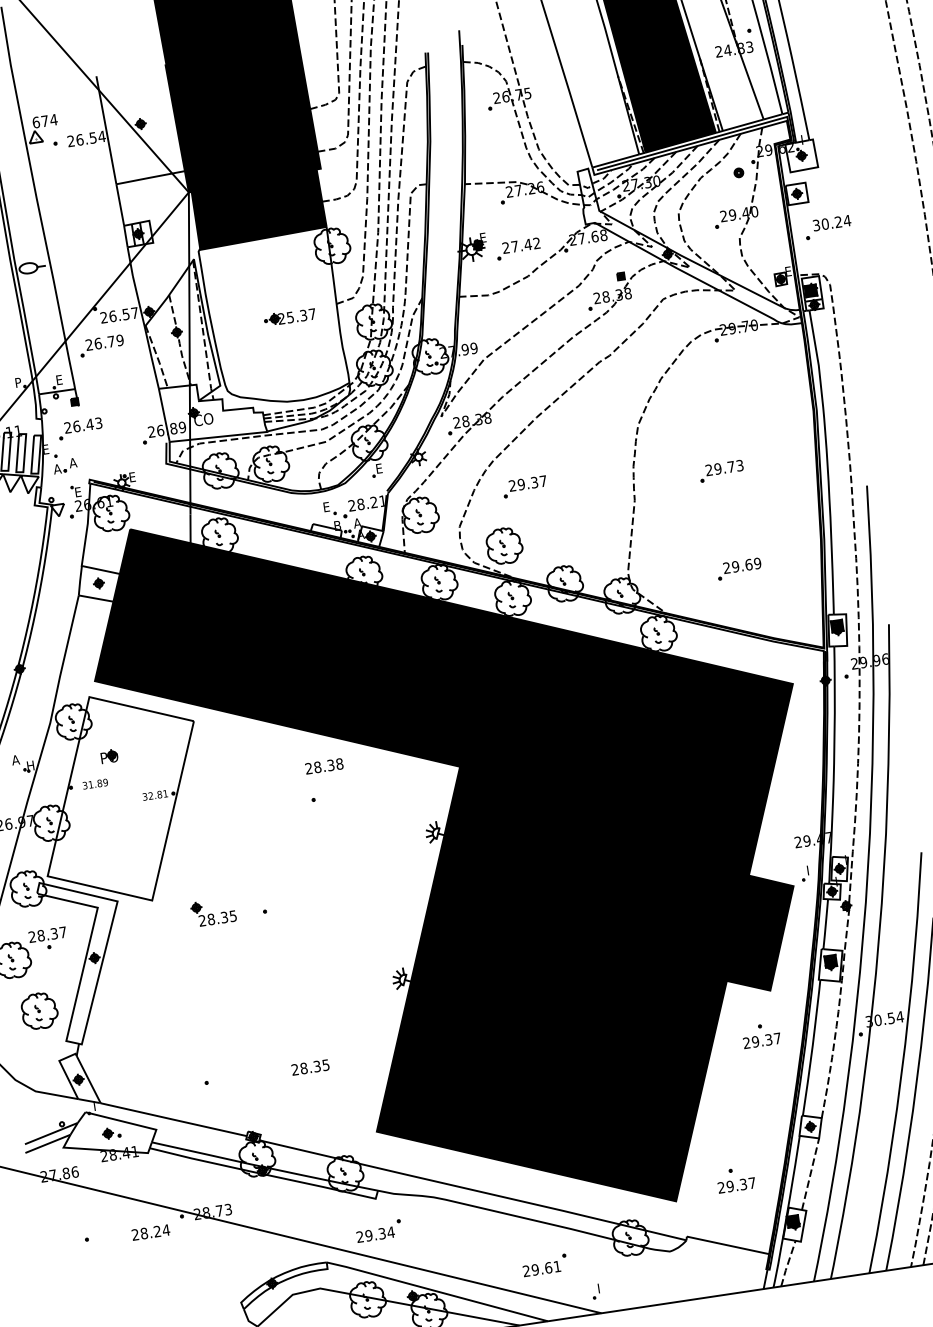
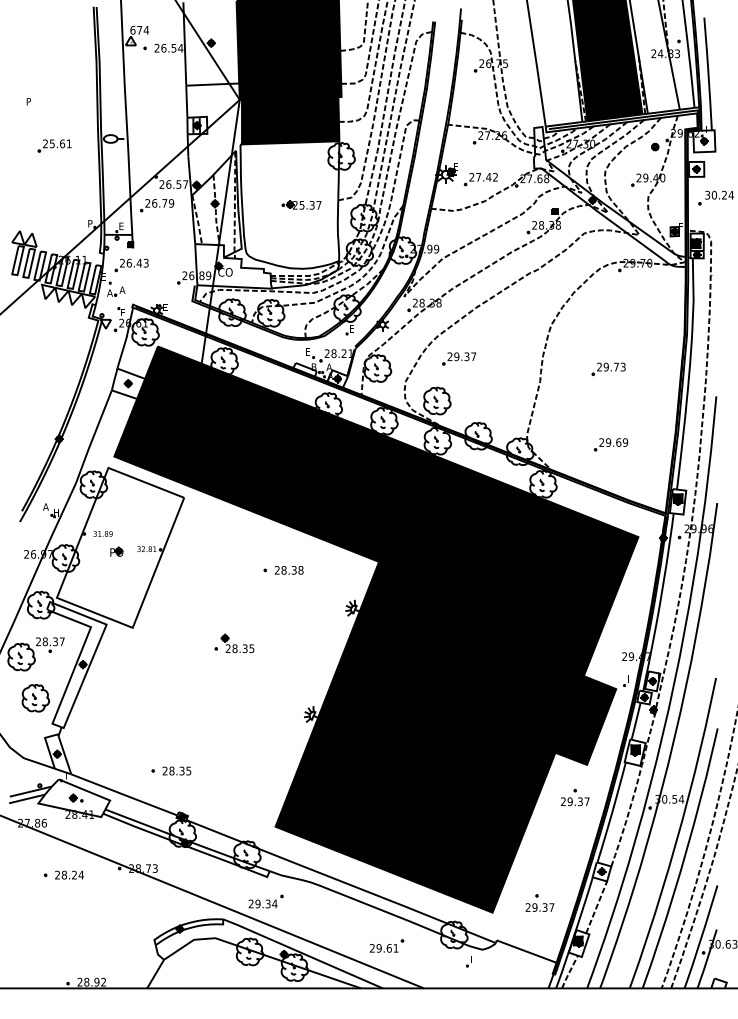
part: (109, 756) -> (116, 551), moved
text: (323, 766) -> (288, 570), moved
part: (213, 912) -> (237, 643), moved
text: (309, 1066) -> (176, 770), moved
text: (150, 1231) -> (69, 874), moved
part: (595, 1291) -> (468, 961), moved

